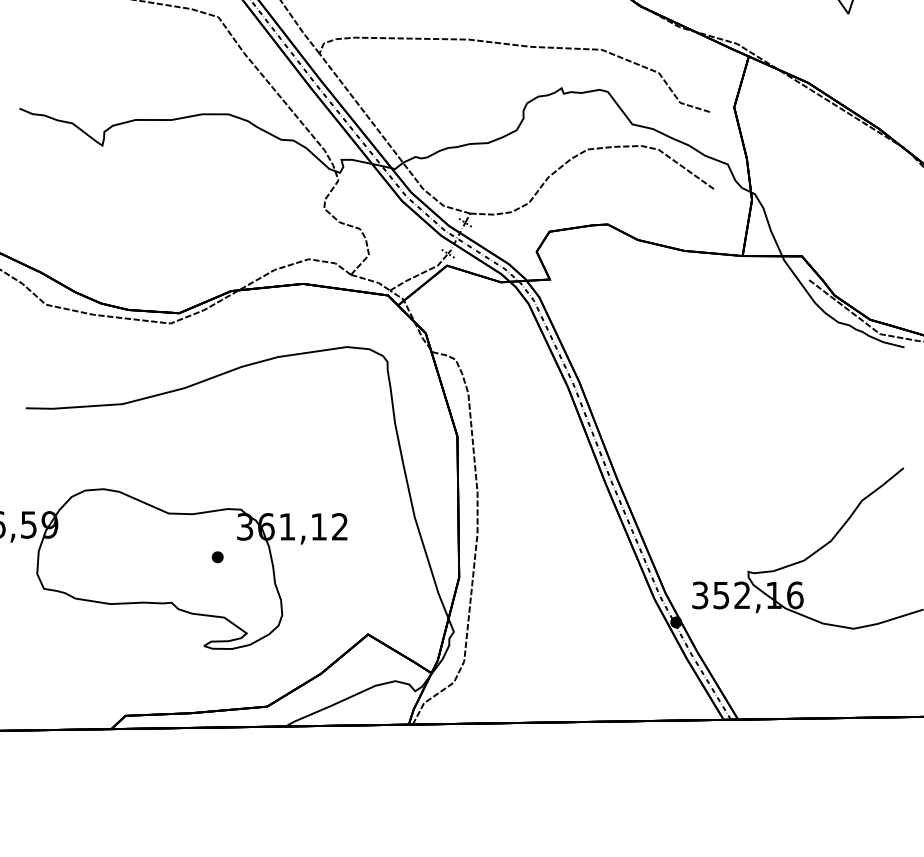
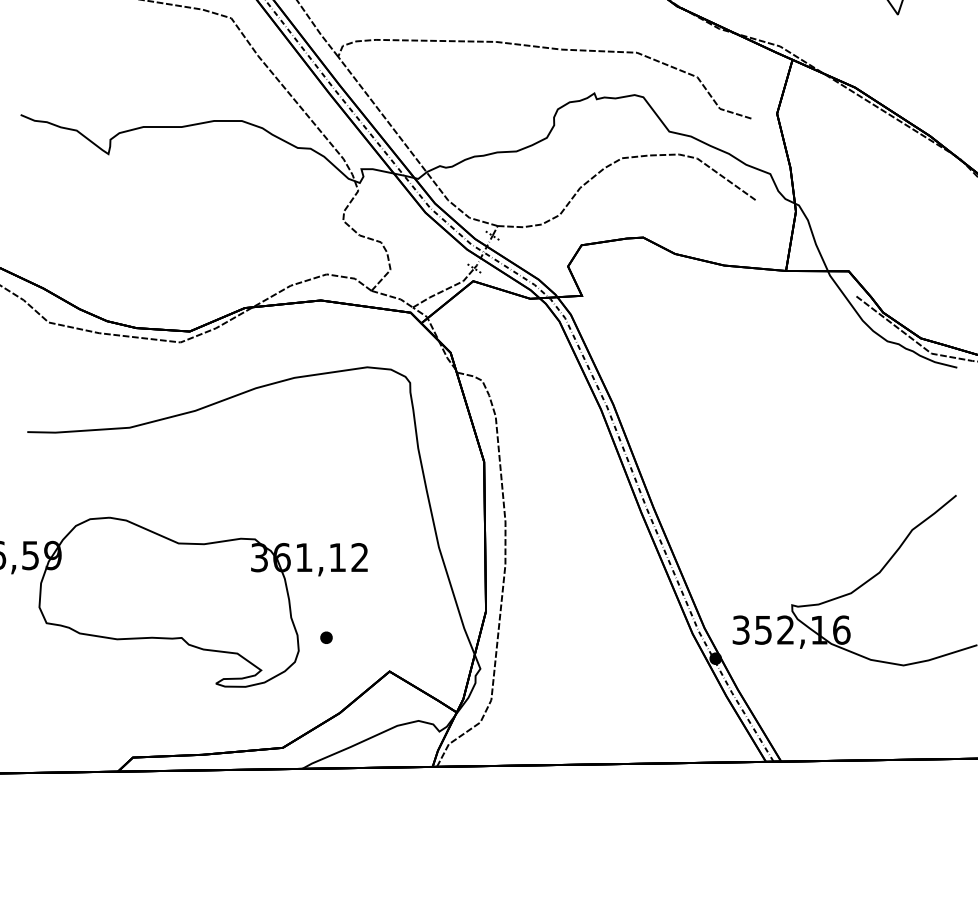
part: (217, 557) -> (326, 637), moved

